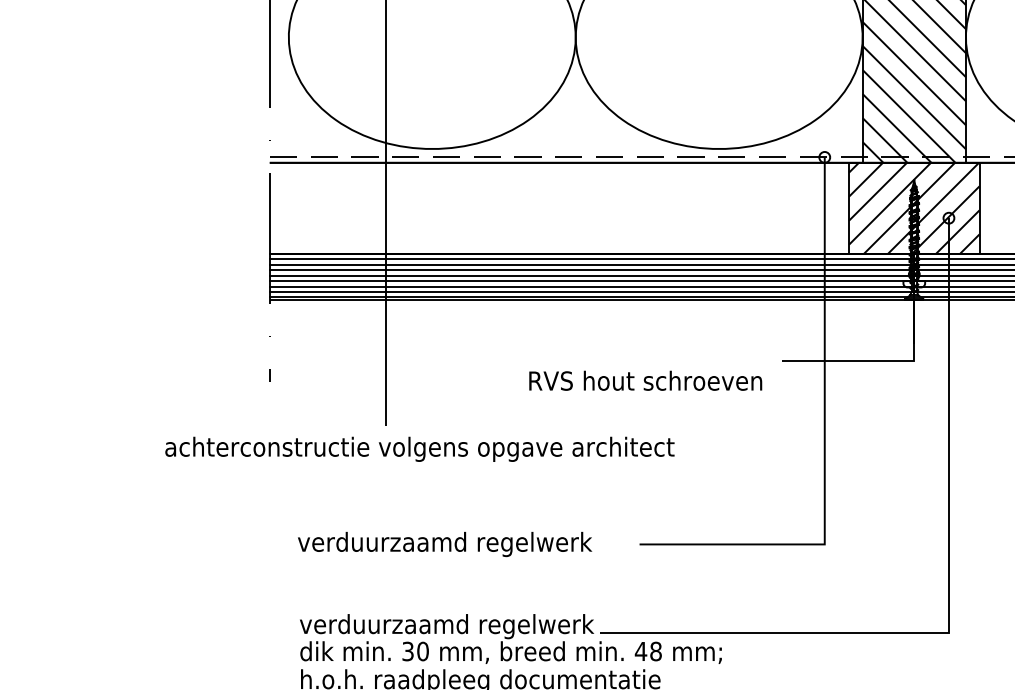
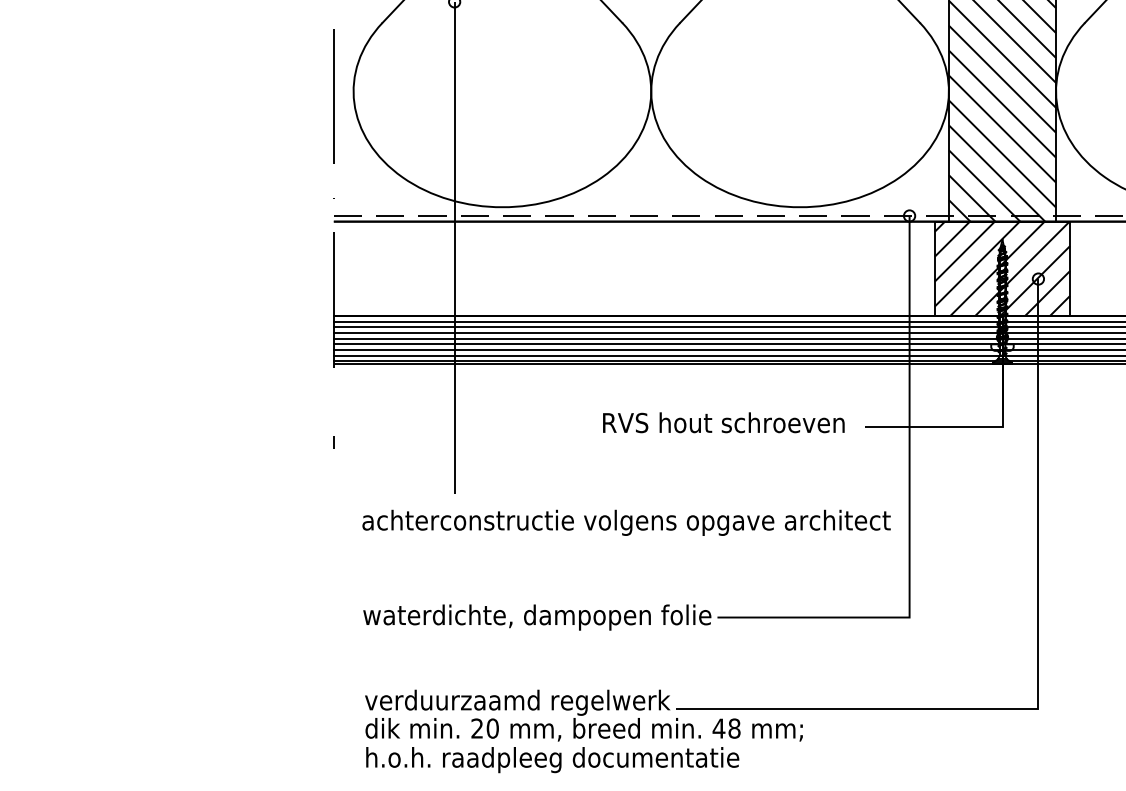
text: (645, 380) -> (723, 422), moved
text: (419, 448) -> (626, 522), moved
text: (466, 544) -> (537, 617), verduurzaamd regelwerk -> waterdichte, dampopen folie
text: (408, 651) -> (477, 728), 30 -> 20

